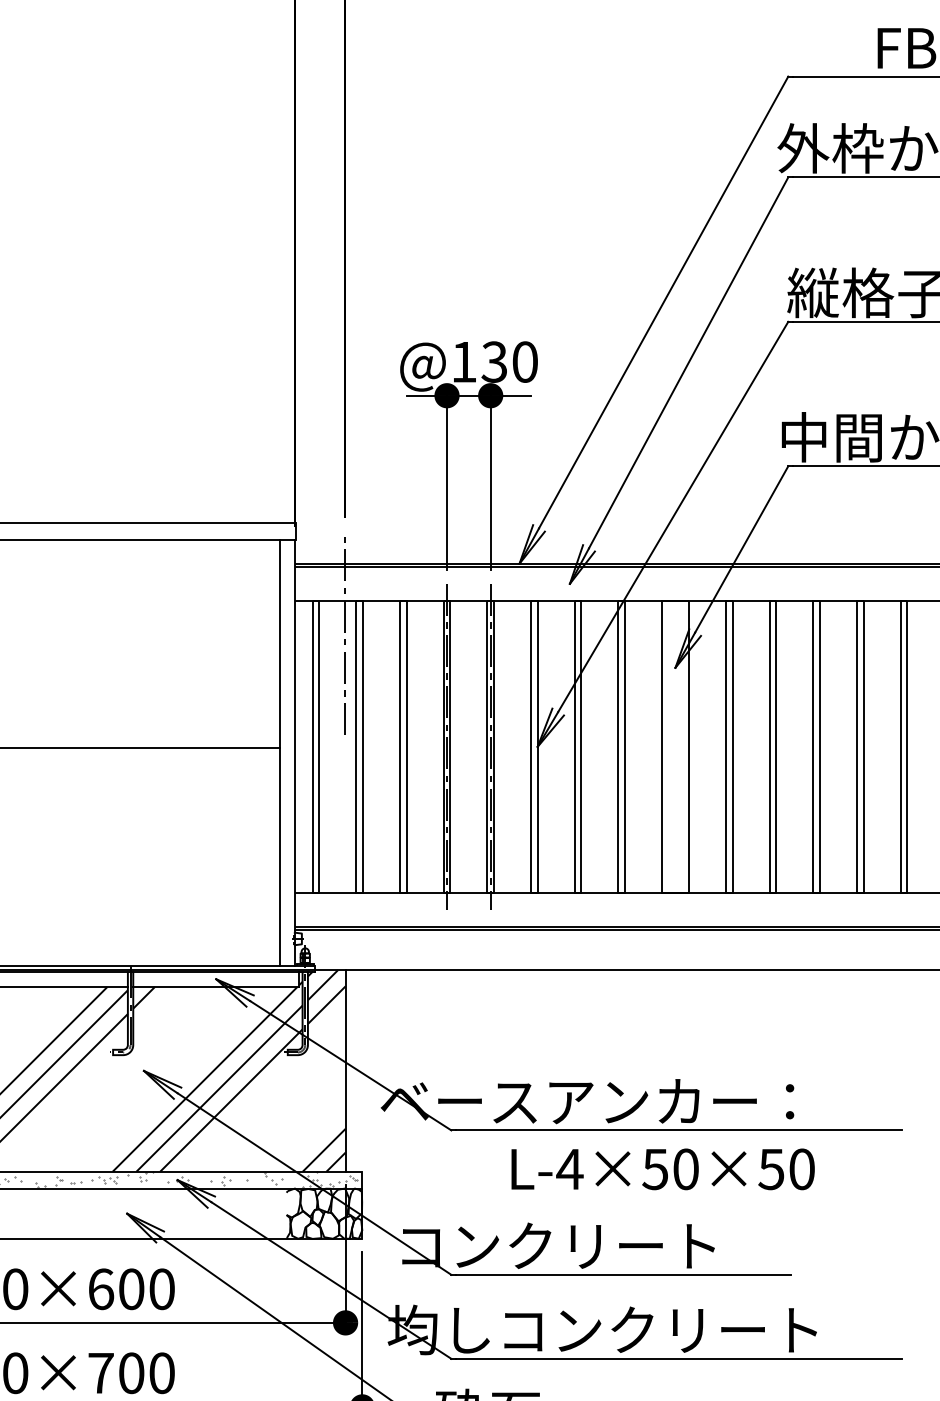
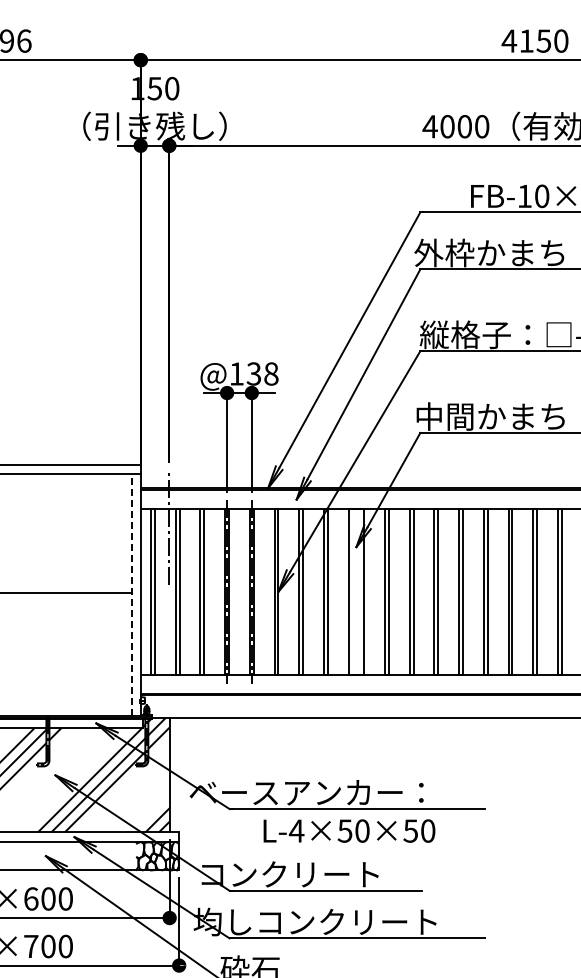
text: (525, 361) -> (271, 373), @130 -> @138
line: (279, 753) -> (132, 595), solid -> dashed
hatch: (205, 1178) -> (90, 836), removed

